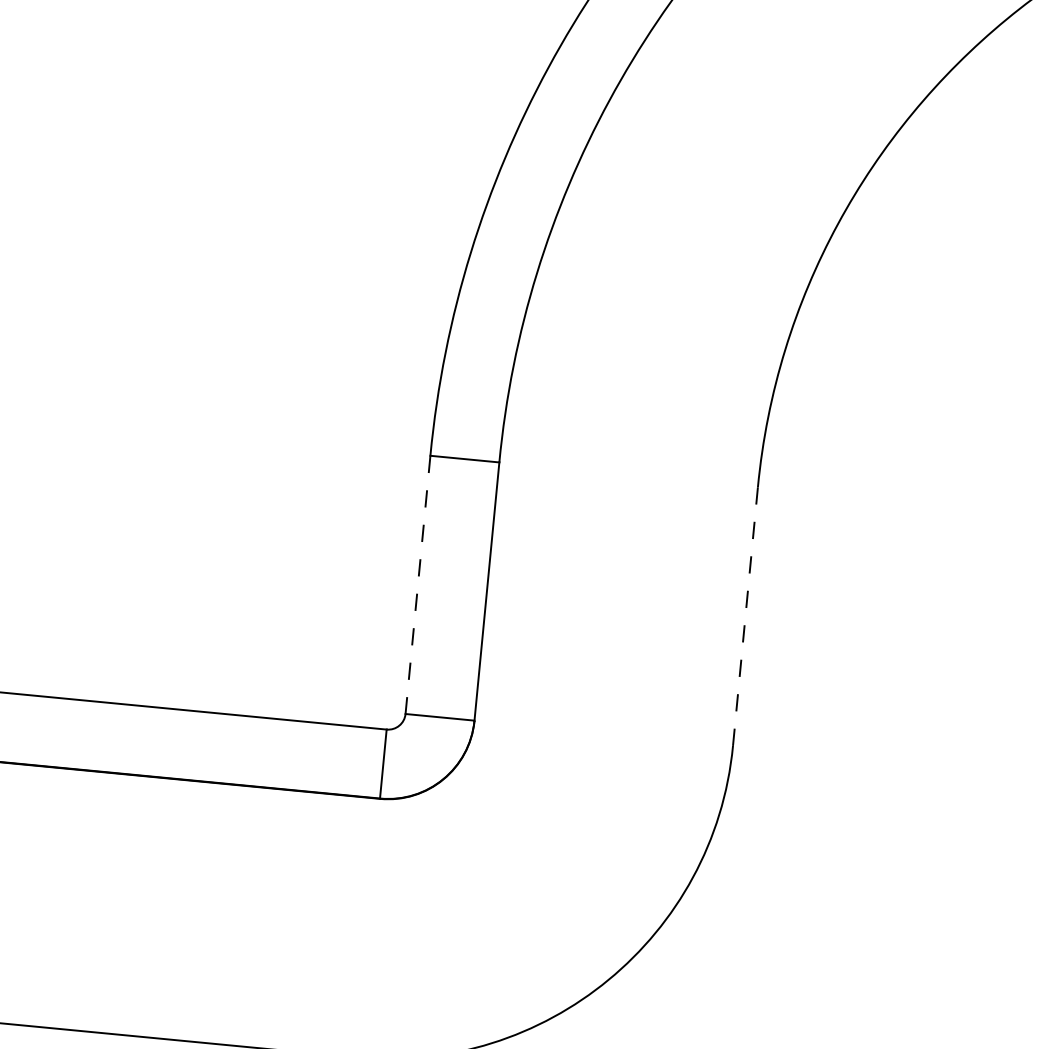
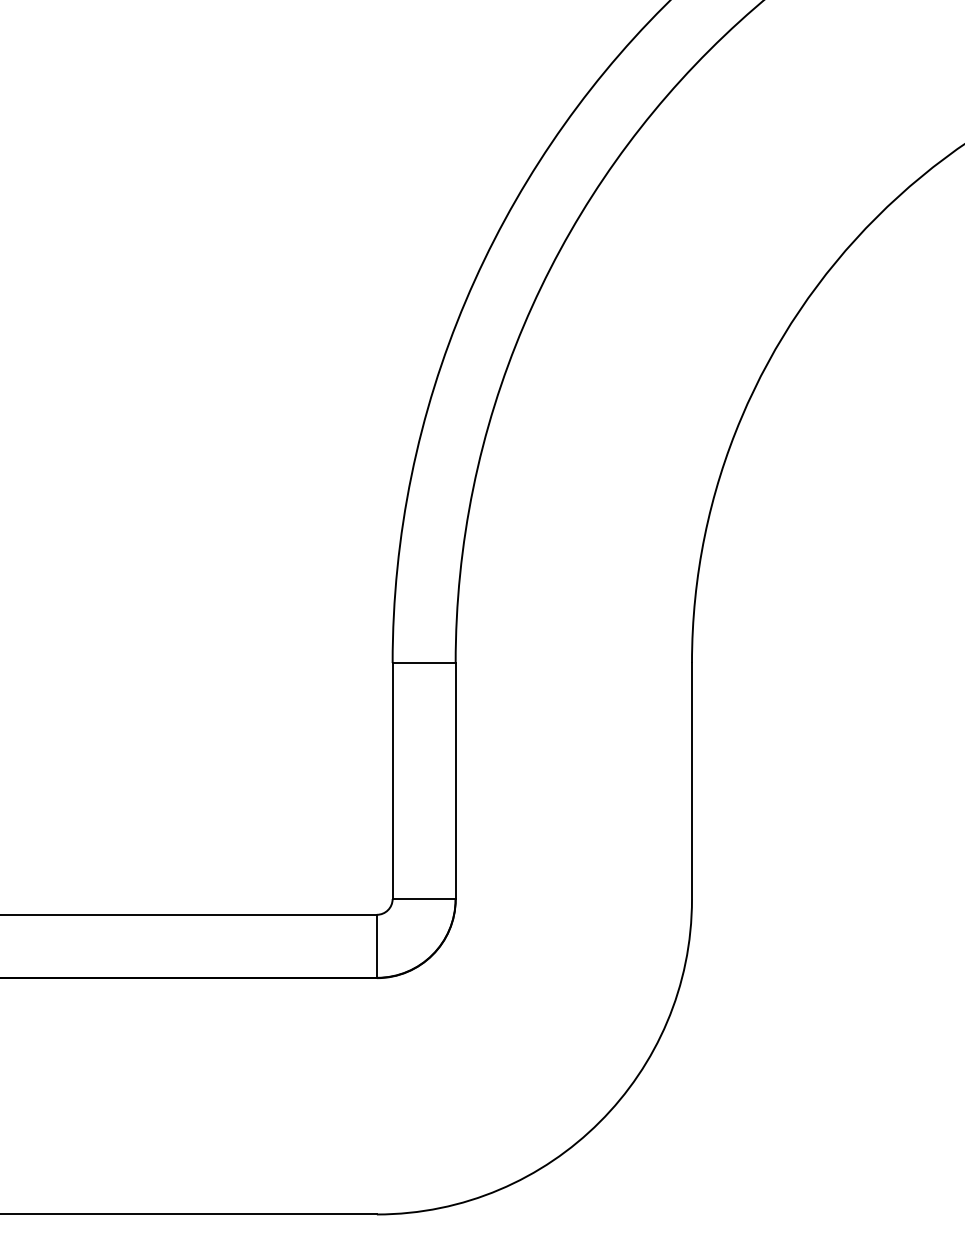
line: (417, 585) -> (392, 781), dashed -> solid
line: (745, 615) -> (691, 780), dashed -> solid

